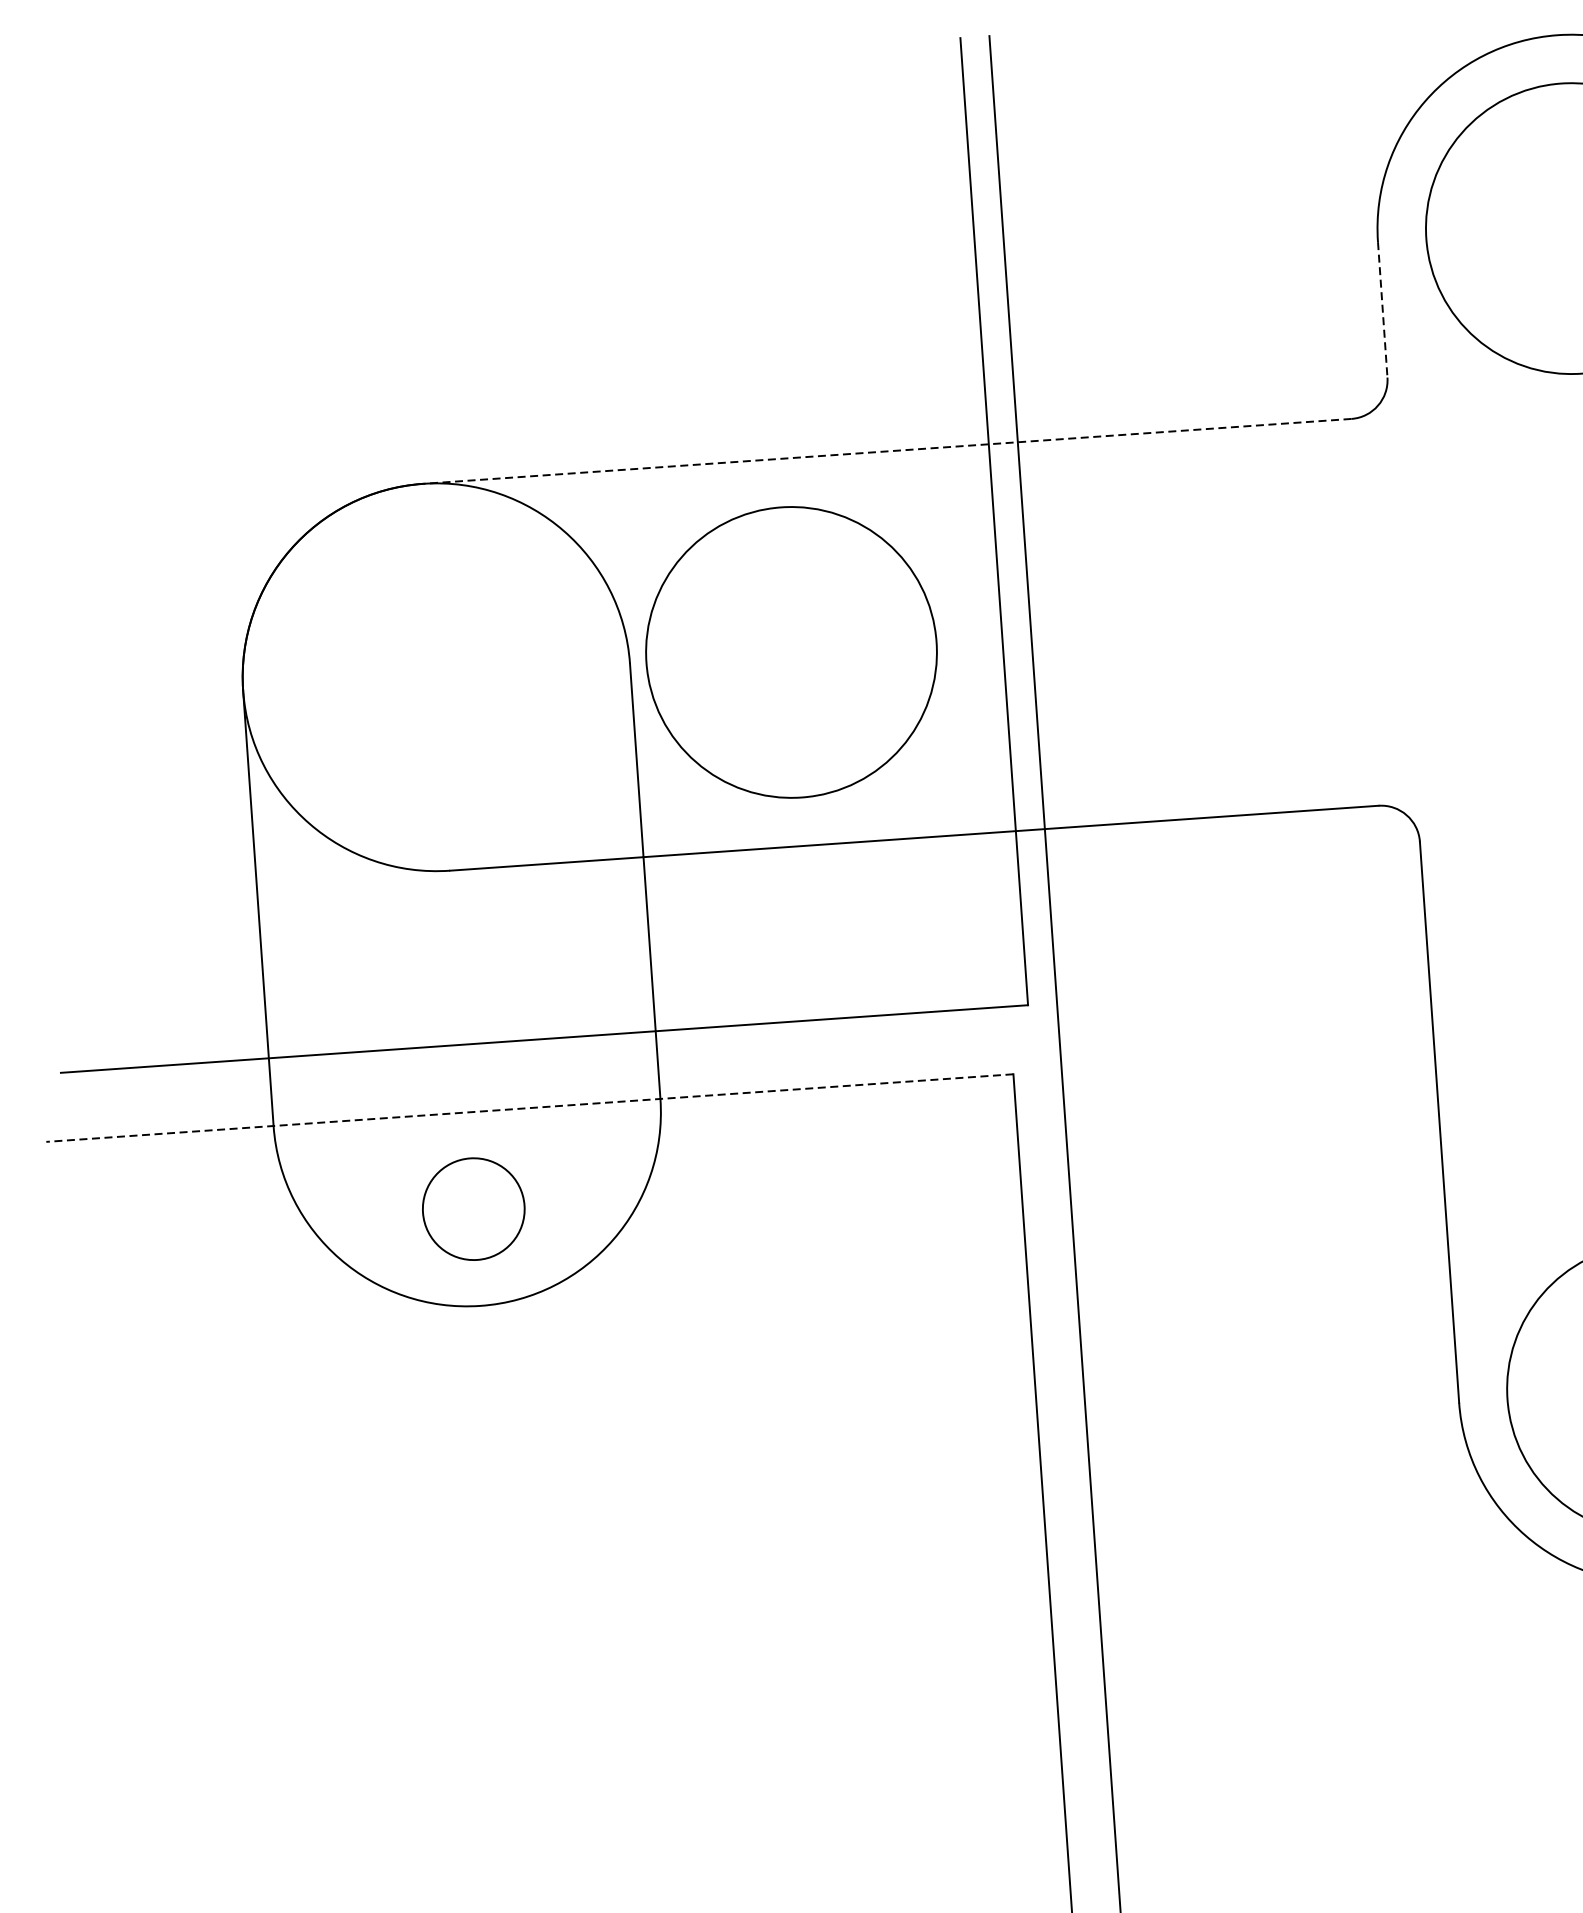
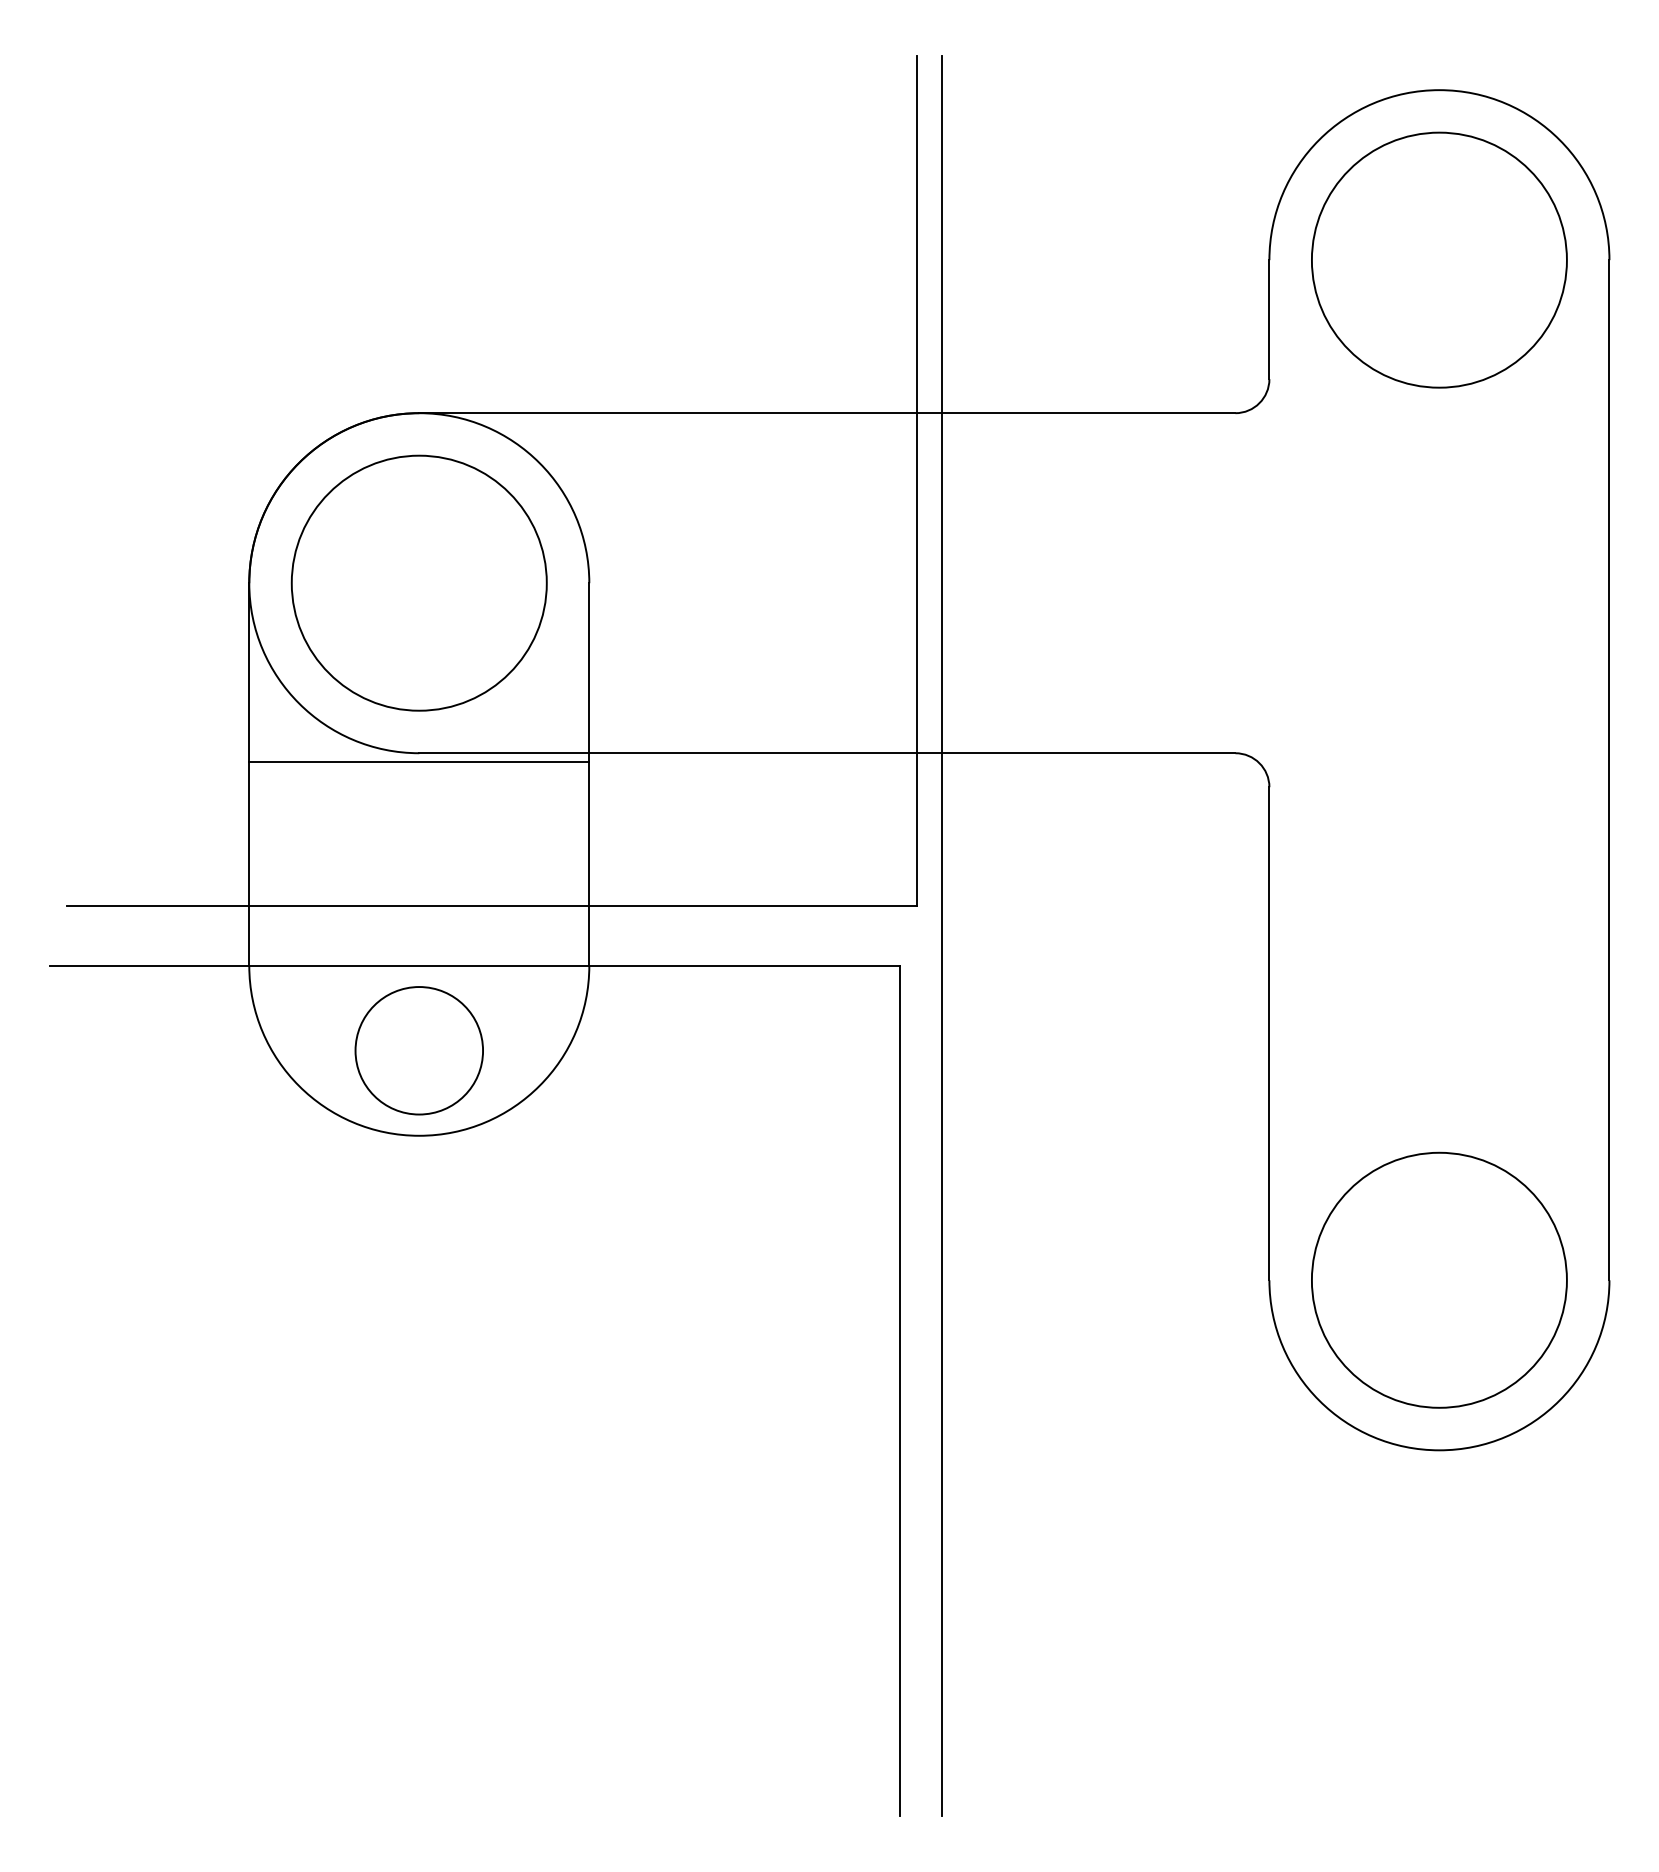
line: (1382, 309) -> (1269, 319), dashed -> solid
line: (886, 451) -> (826, 413), dashed -> solid
circle: (790, 651) -> (418, 582), moved
line: (450, 880) -> (419, 761), added
line: (529, 1107) -> (474, 965), dashed -> solid
circle: (473, 1208) -> (419, 1050), size x1.43

